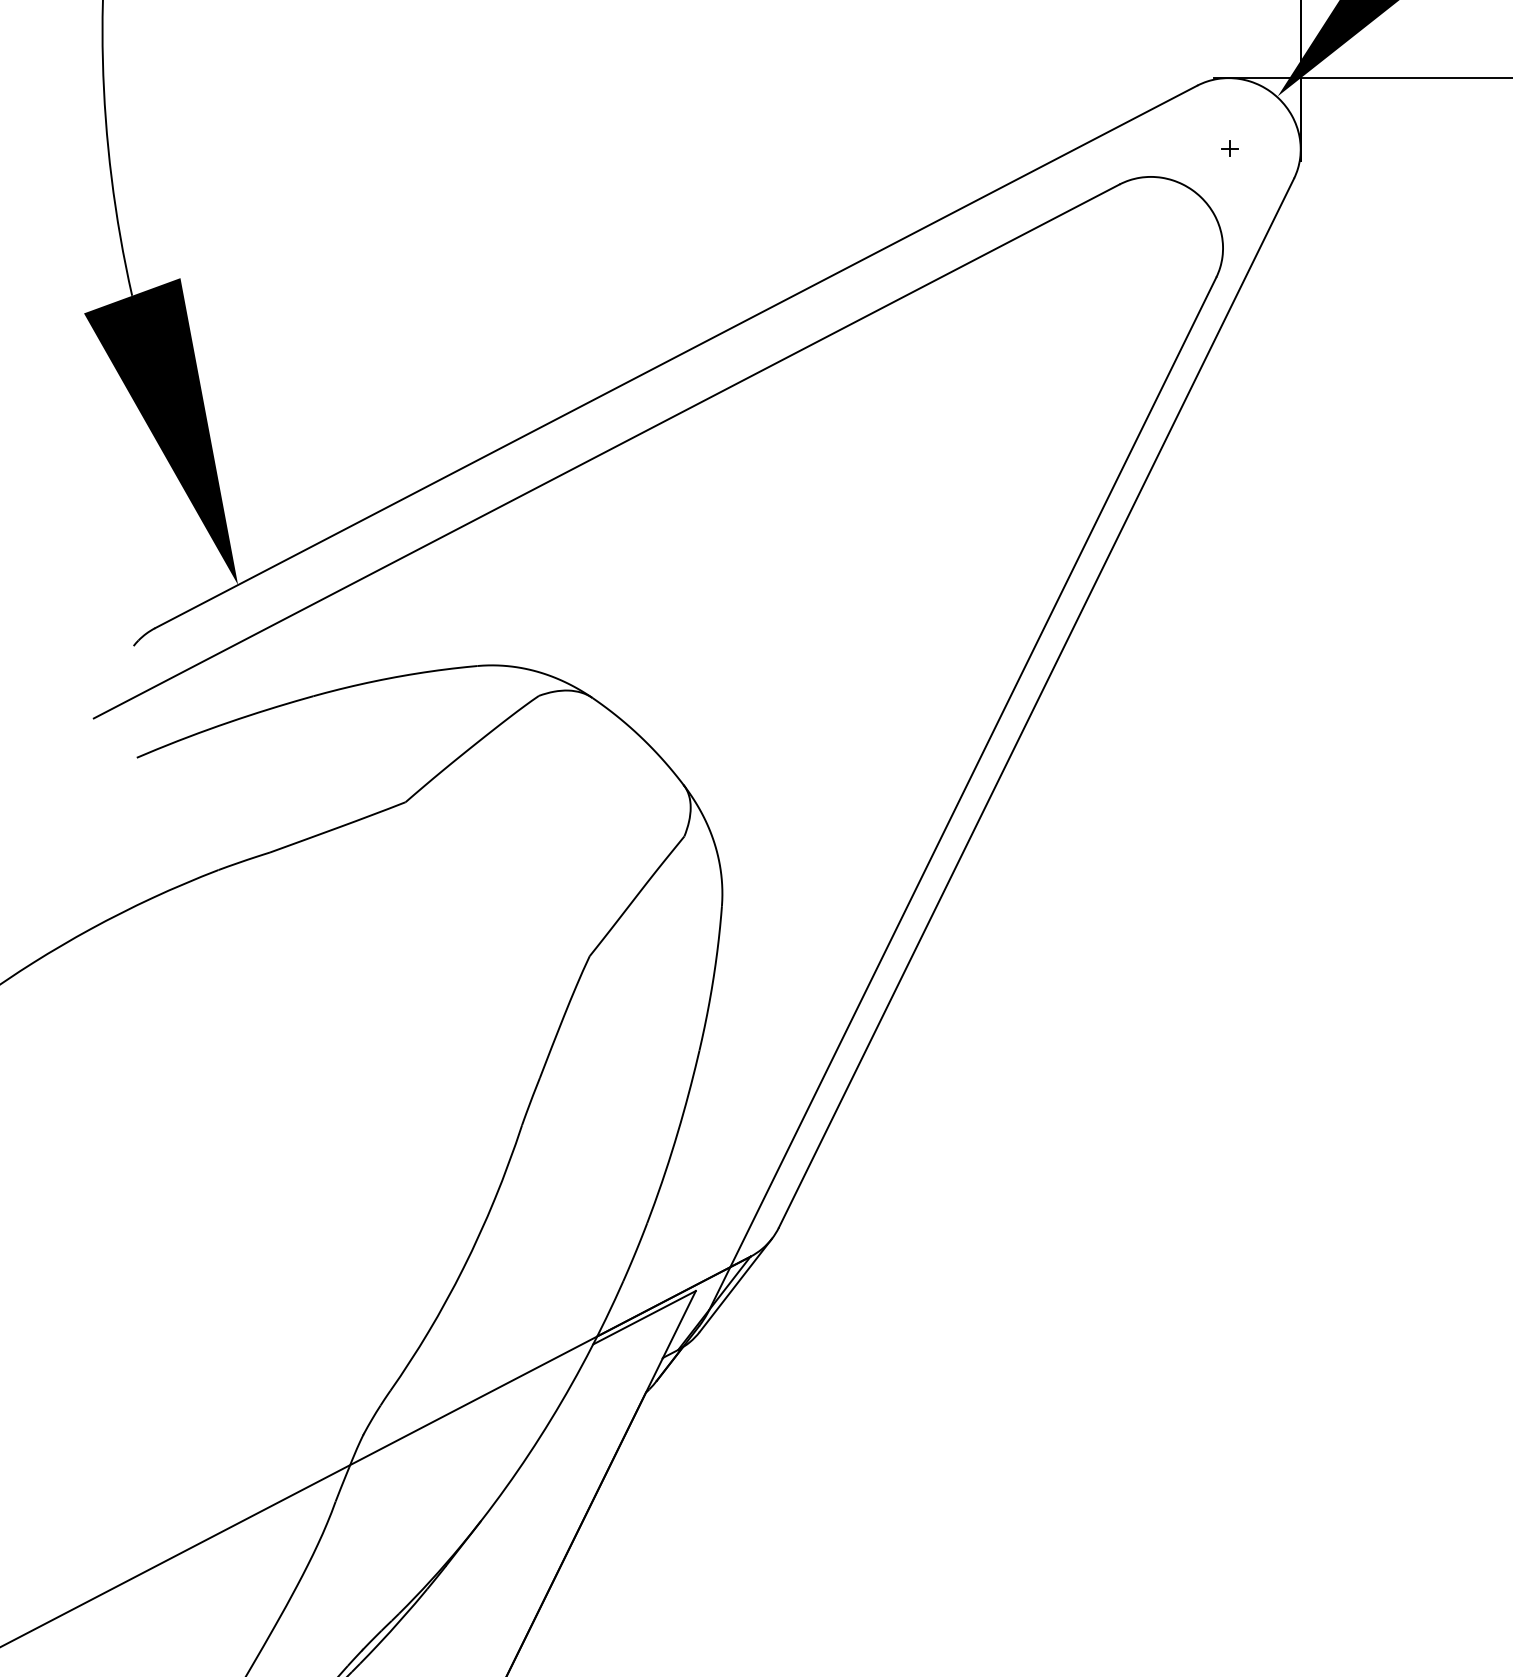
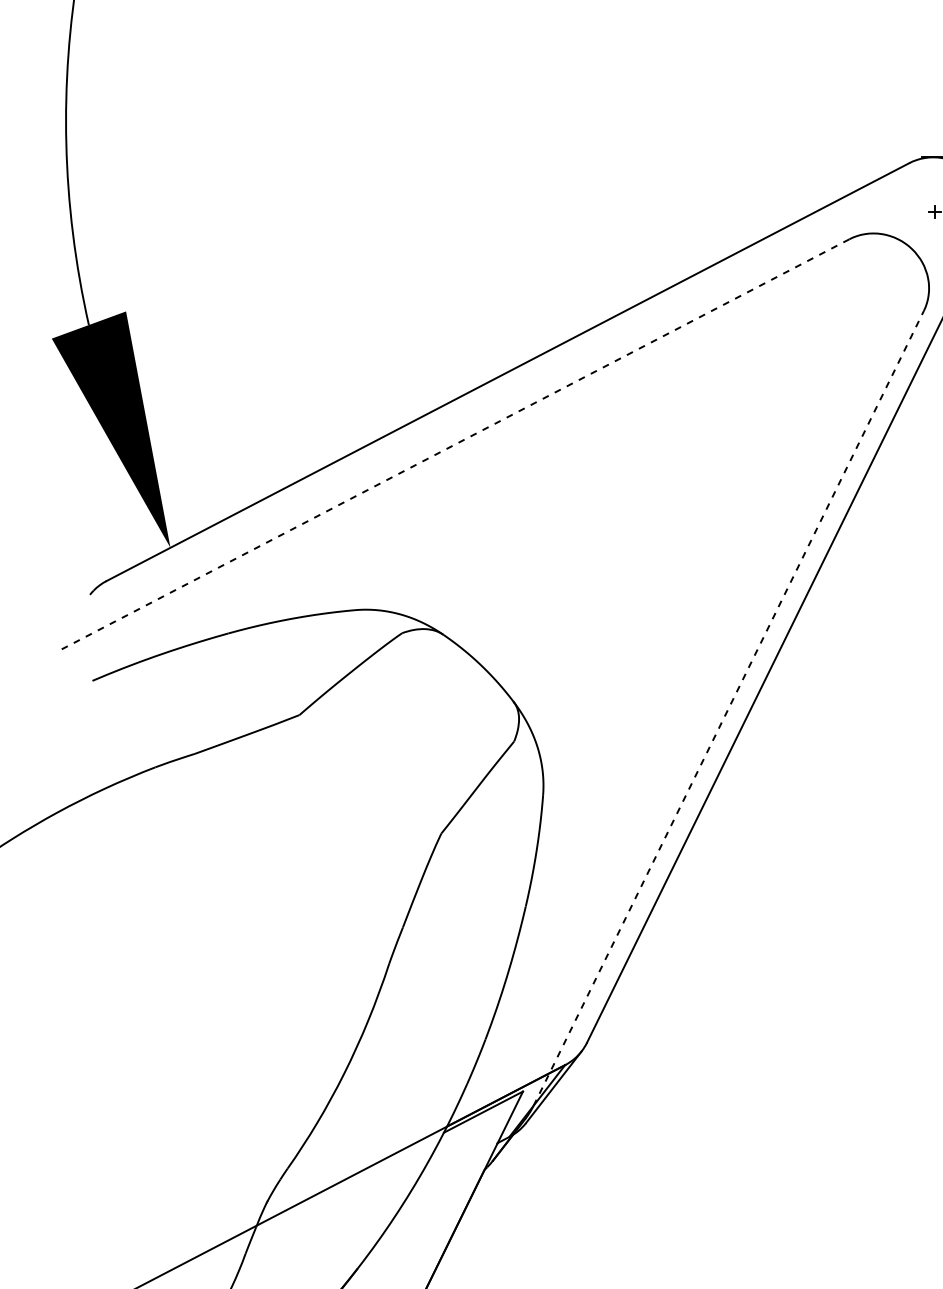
line: (606, 451) -> (454, 444), solid -> dashed
line: (962, 793) -> (728, 708), solid -> dashed

